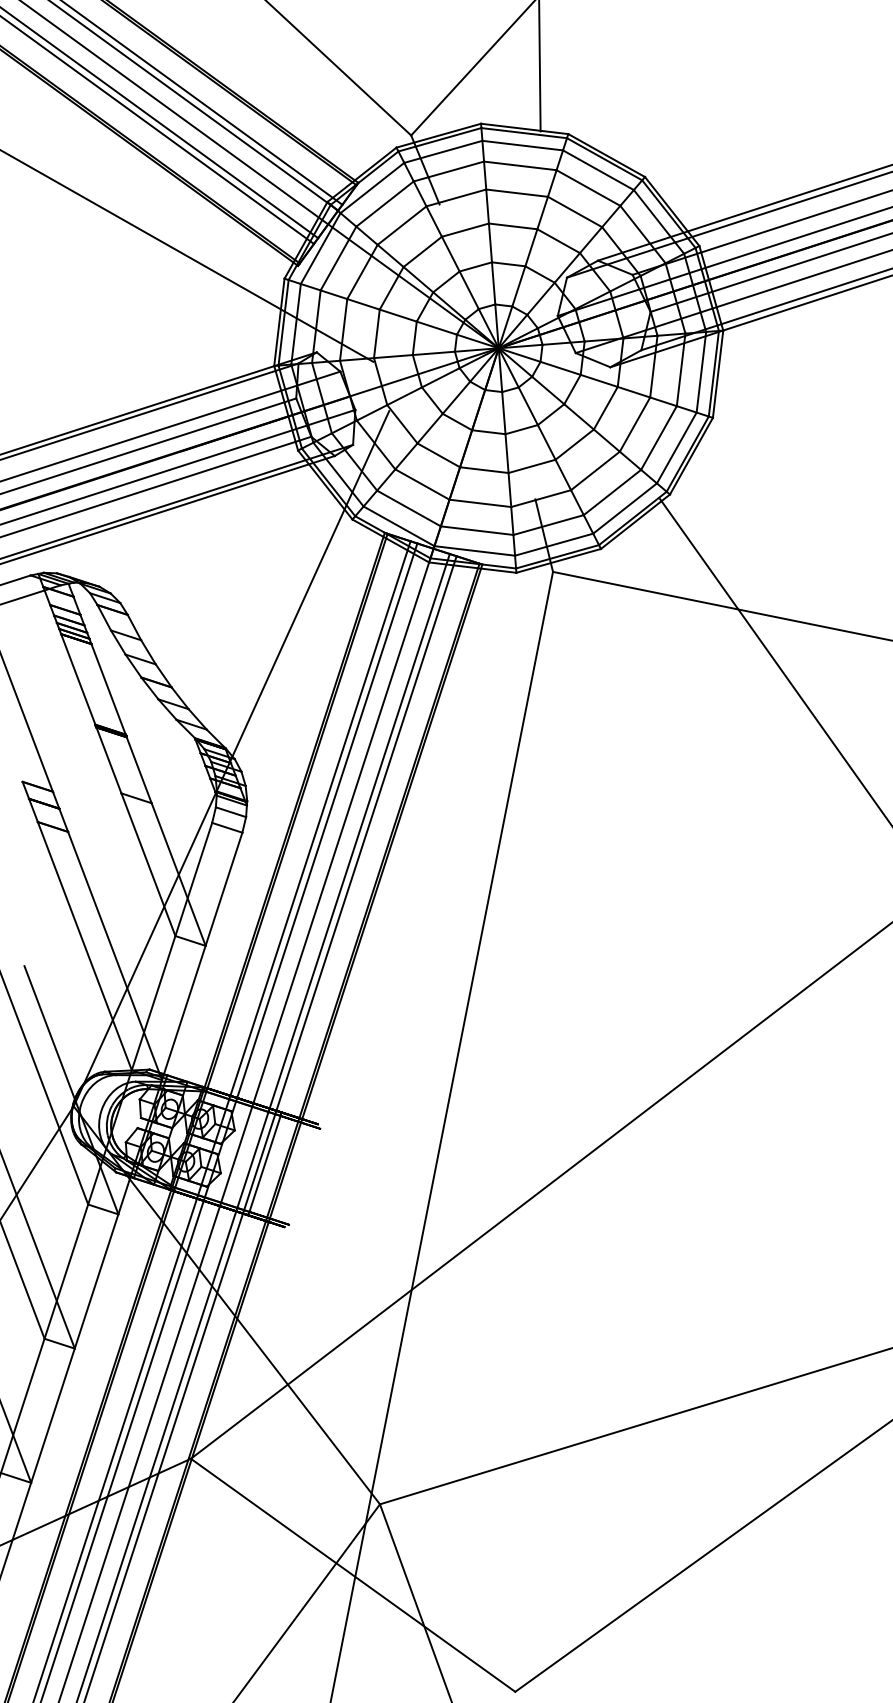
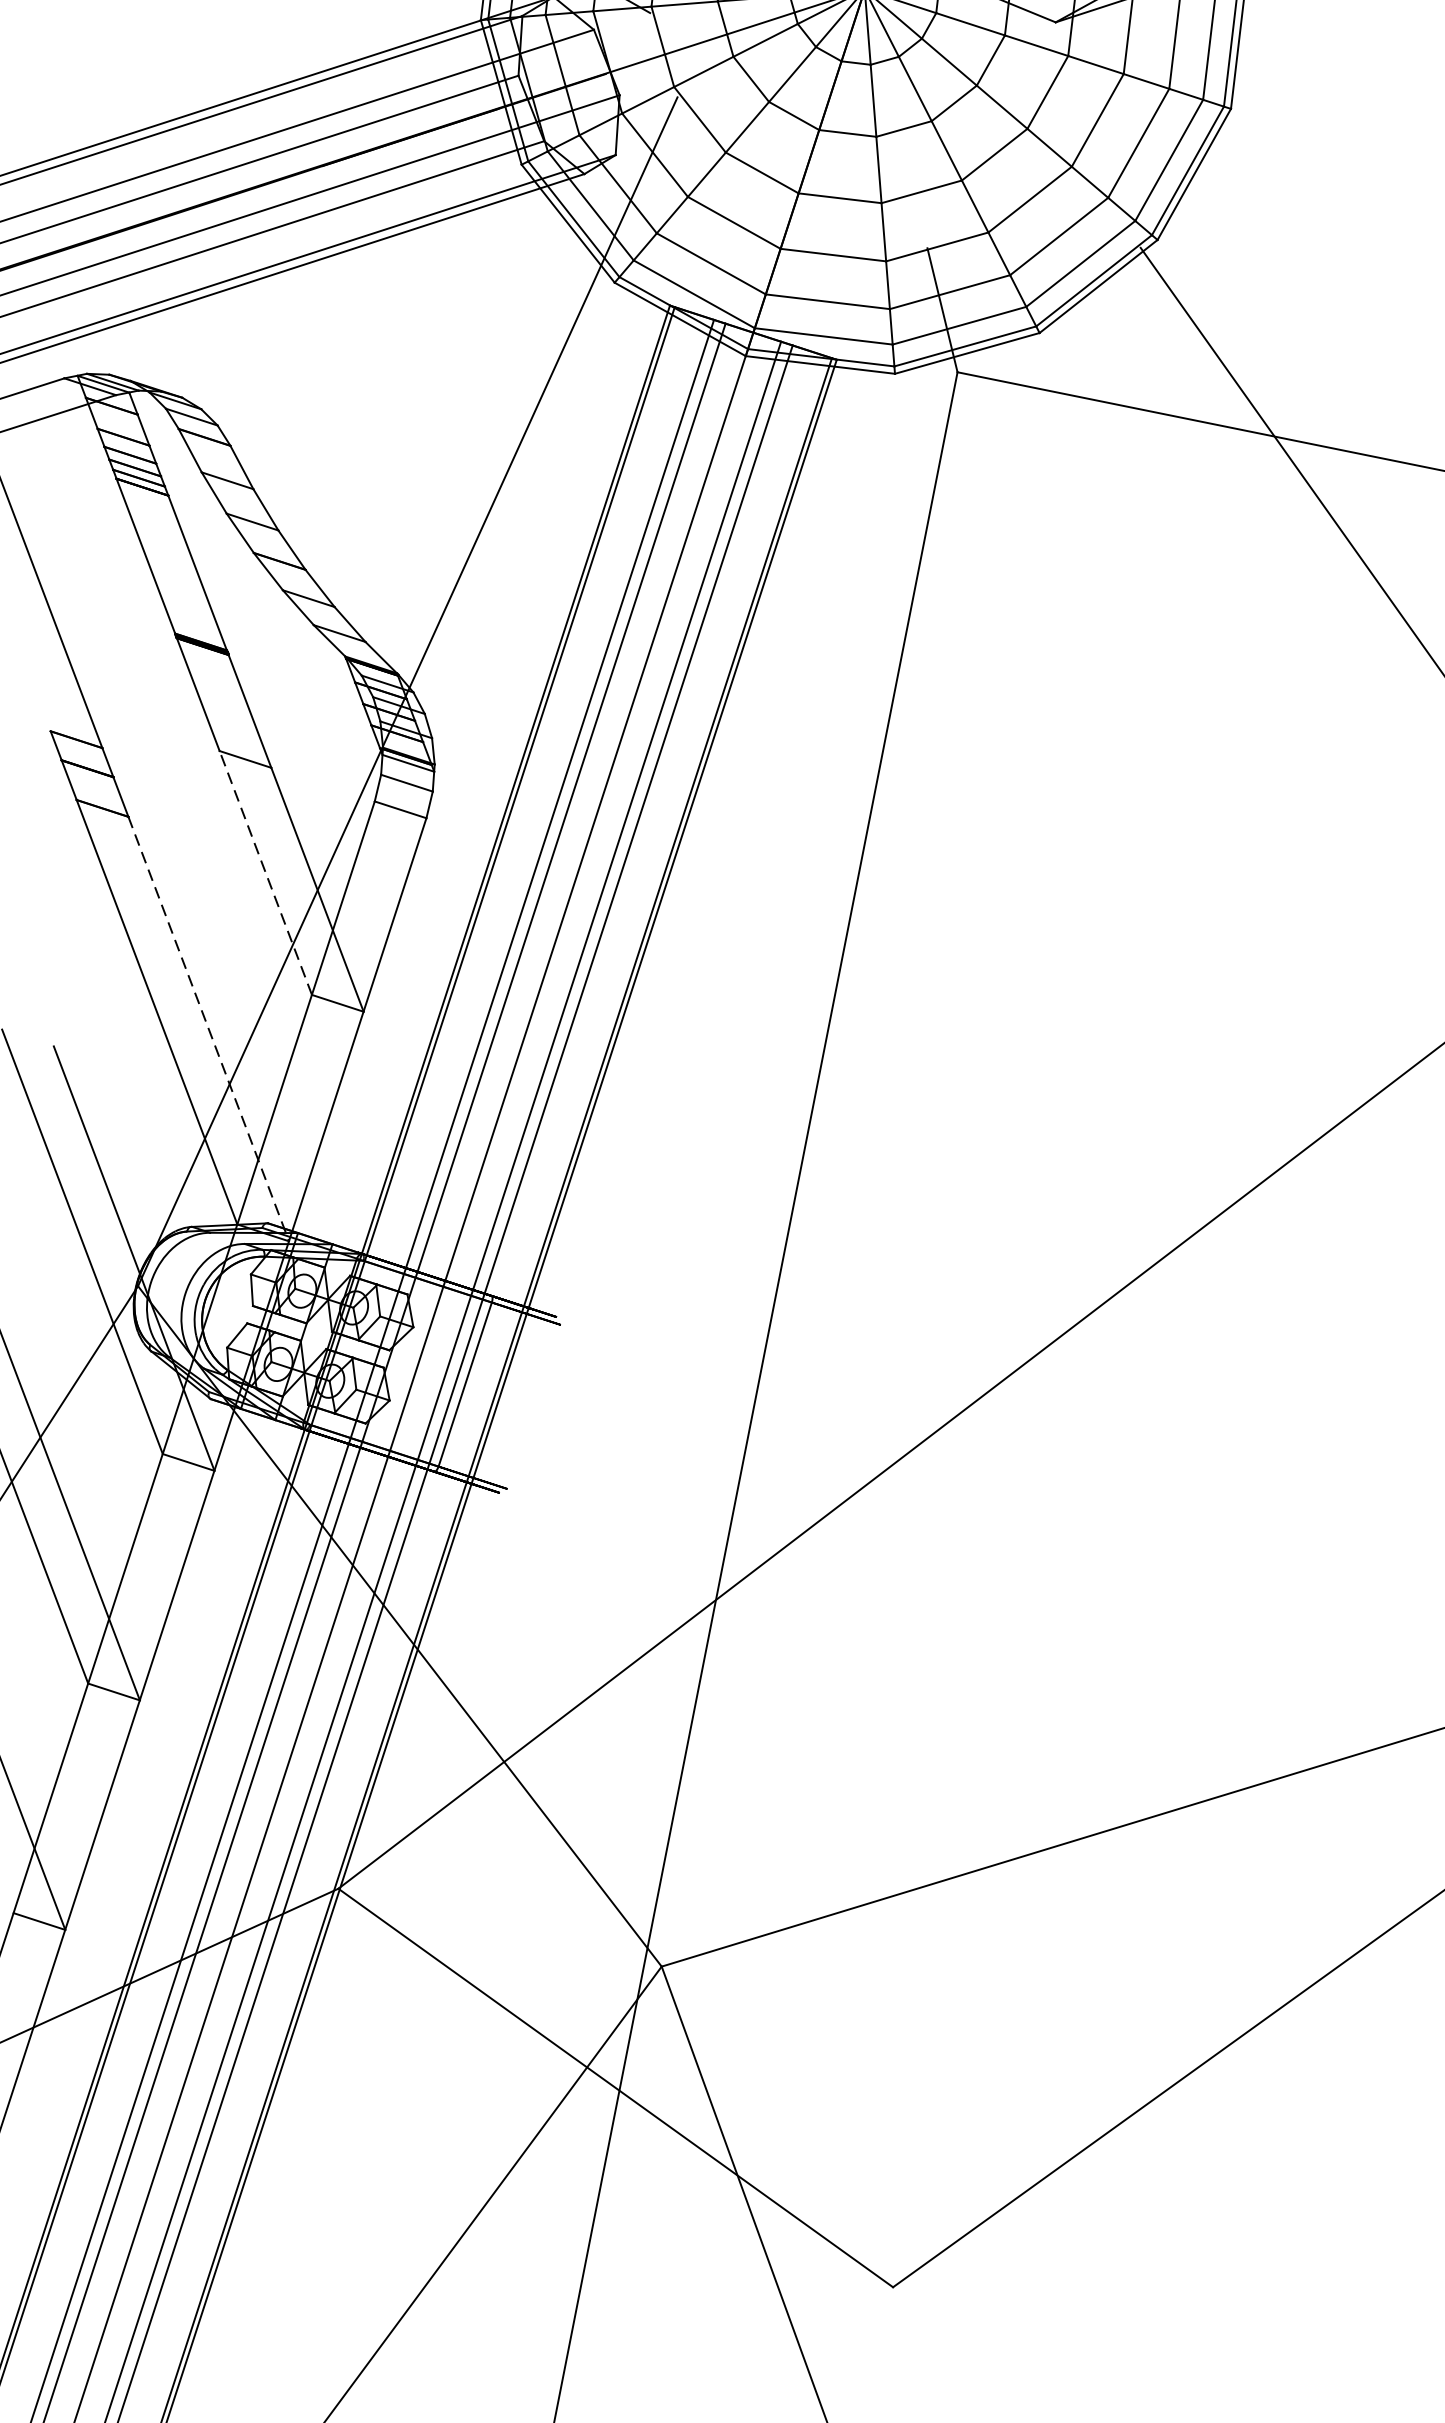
line: (148, 864) -> (265, 872), solid -> dashed
line: (115, 956) -> (209, 1029), solid -> dashed

